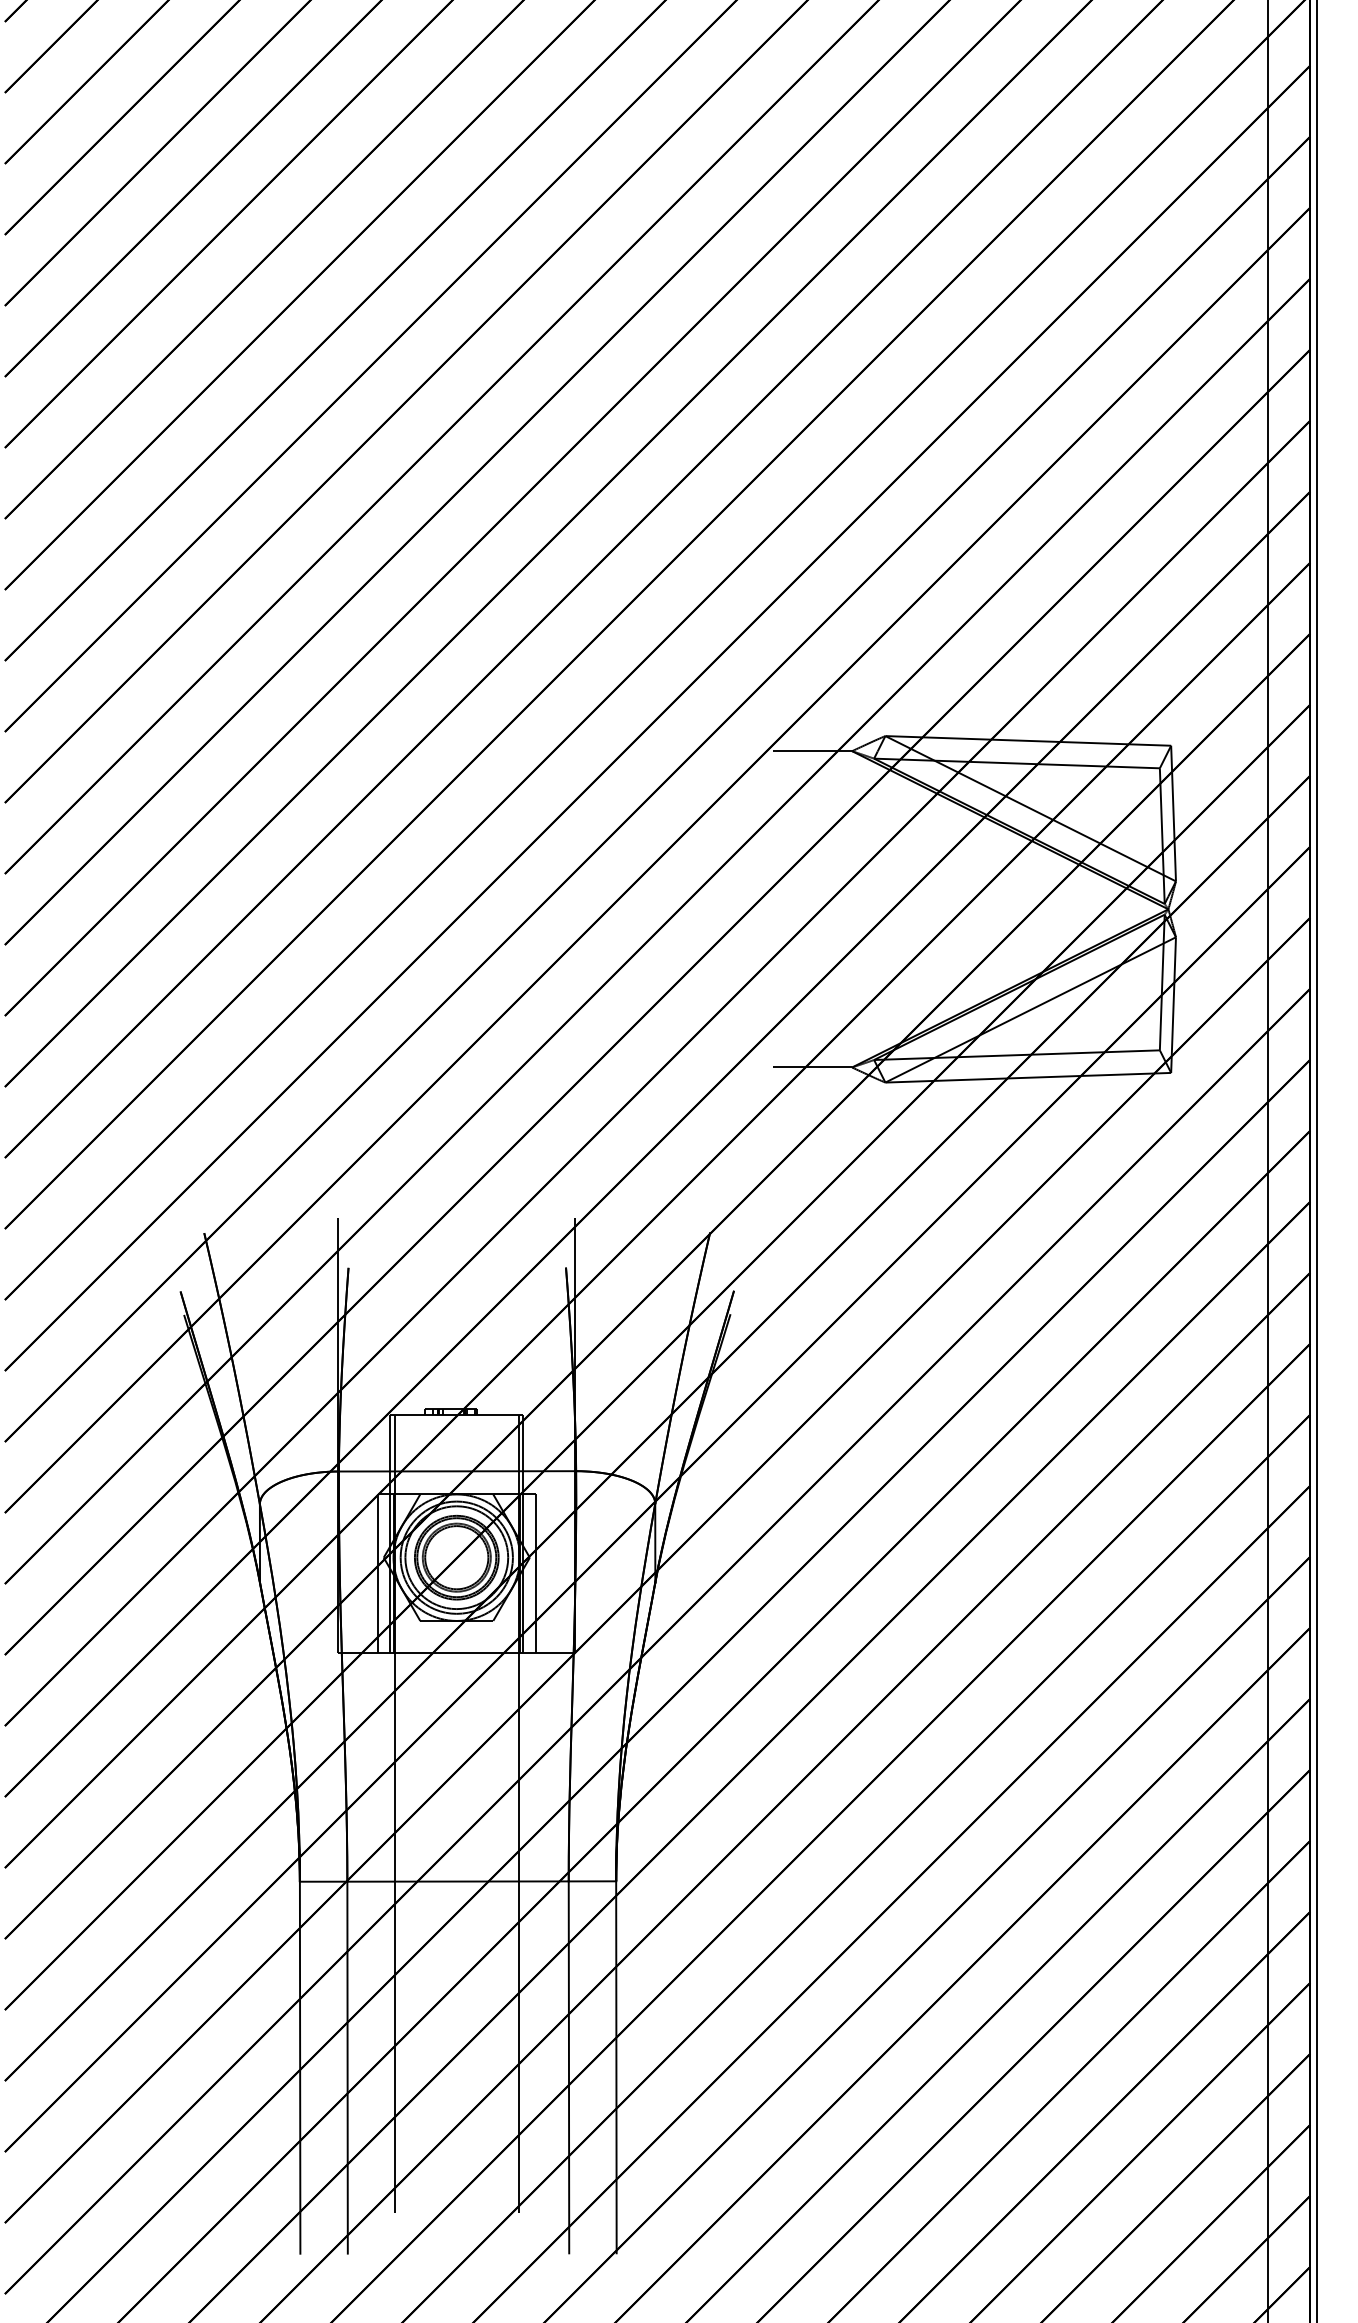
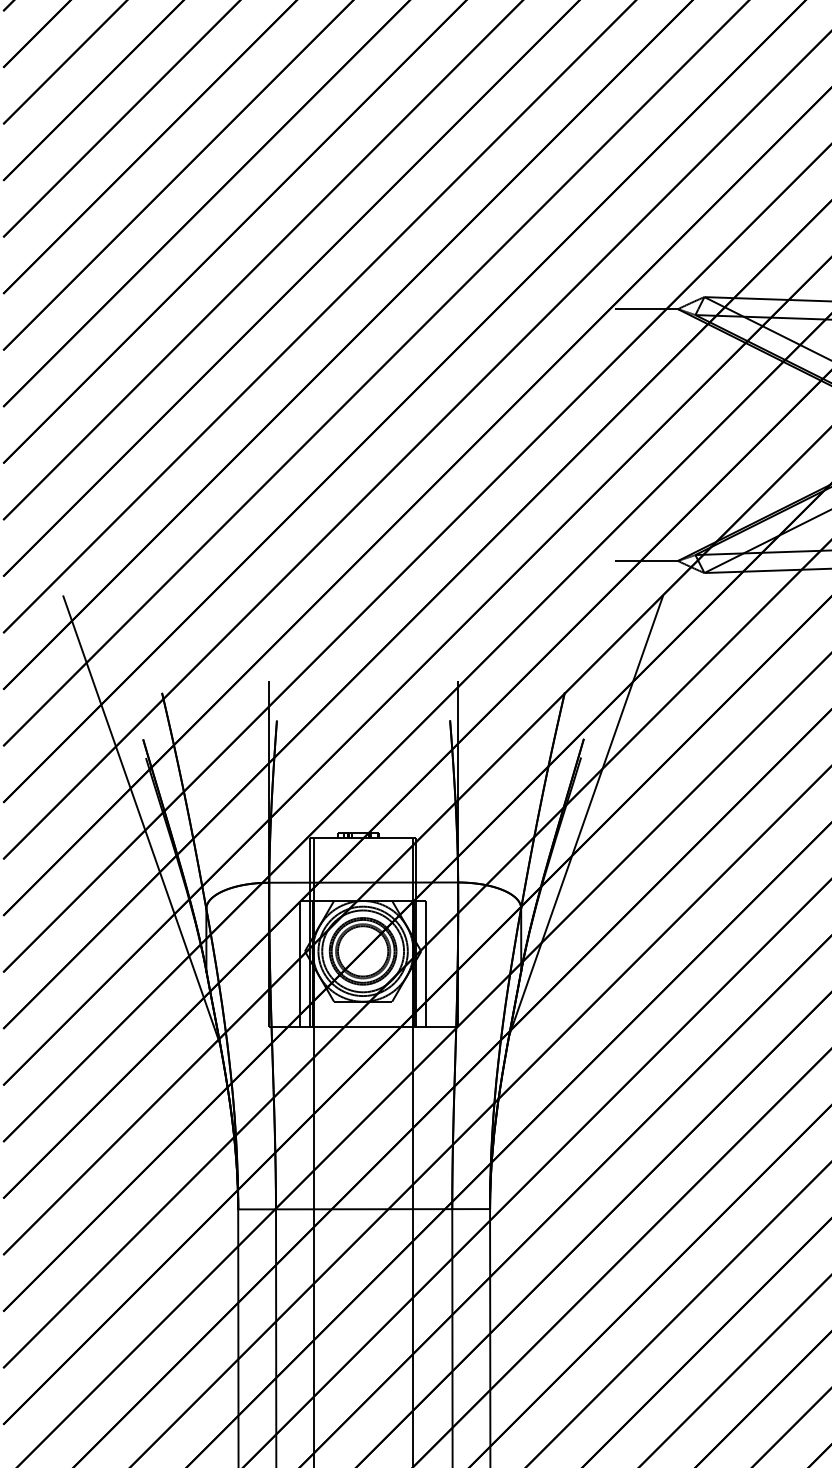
line: (736, 1387) -> (585, 815), added
line: (178, 1392) -> (141, 819), added

